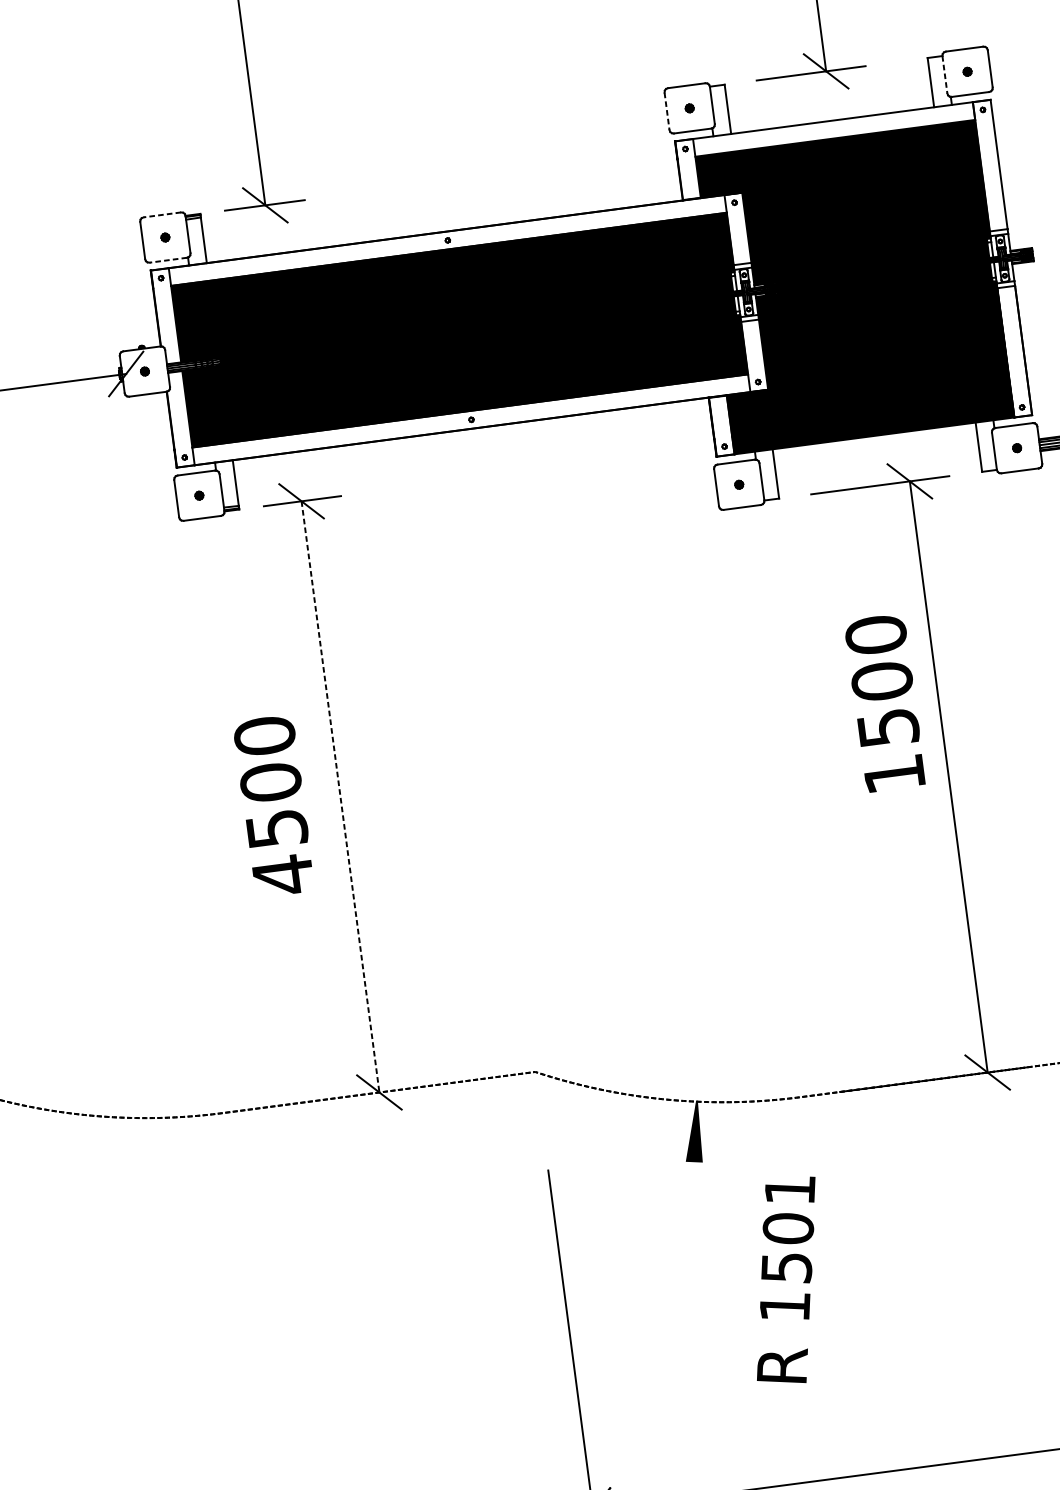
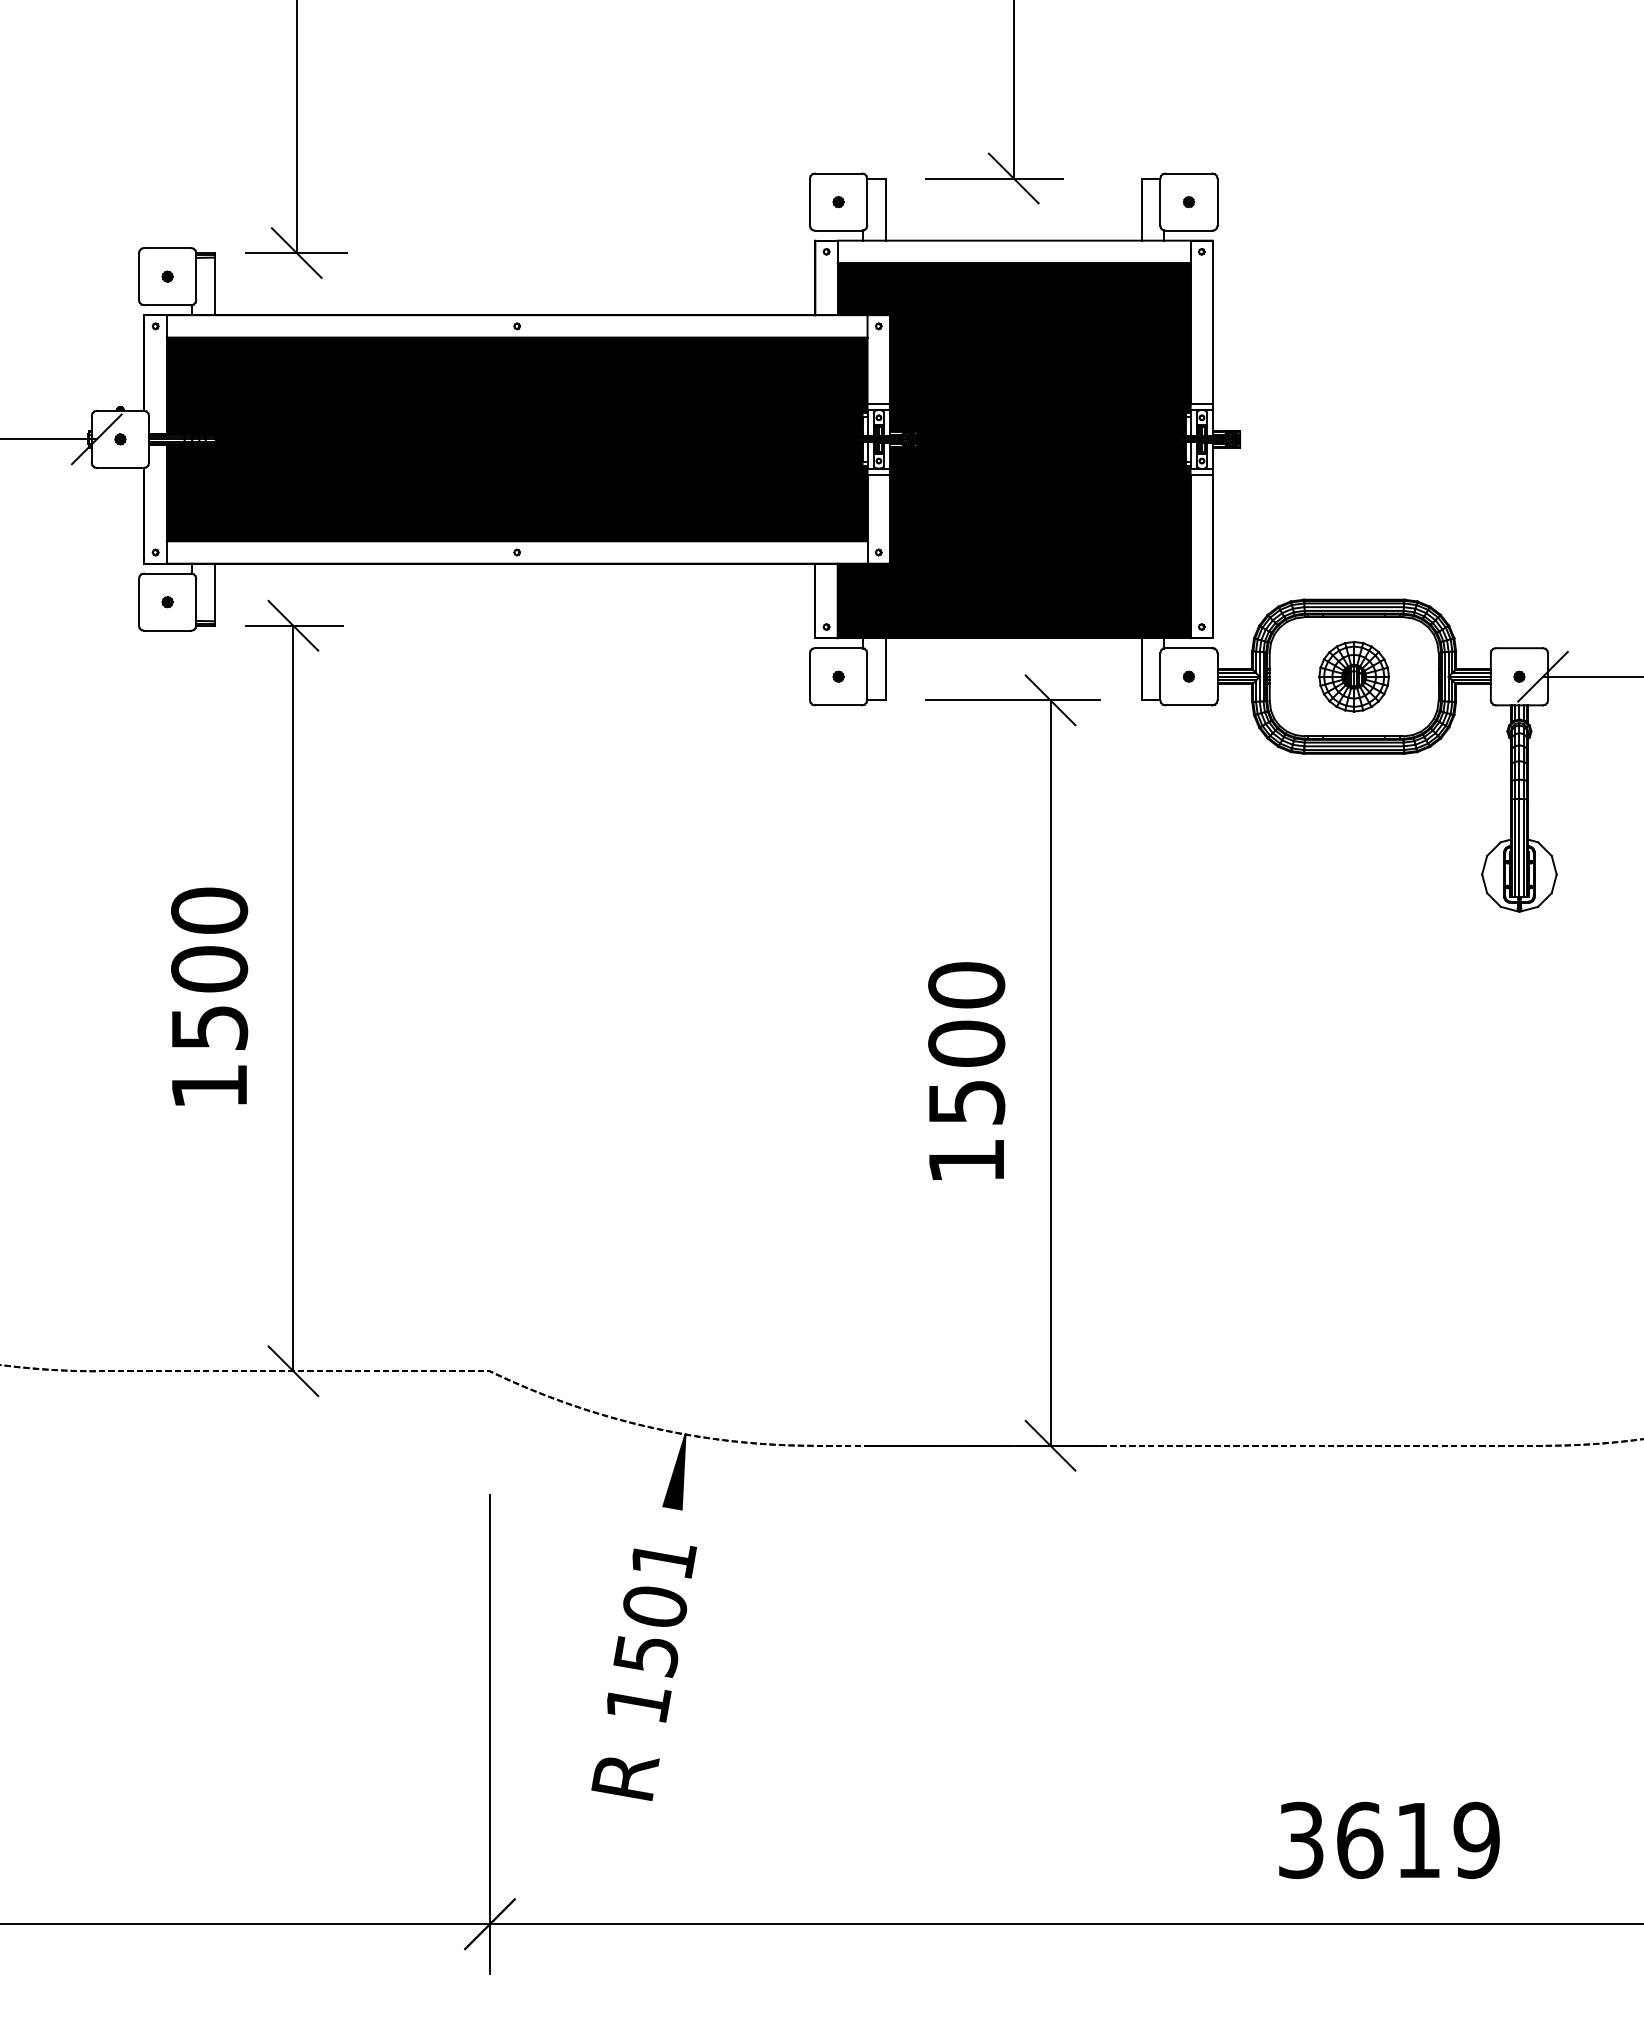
line: (945, 75) -> (1160, 202), dashed -> solid
line: (667, 111) -> (810, 202), dashed -> solid
line: (162, 215) -> (167, 248), dashed -> solid
line: (168, 260) -> (167, 305), dashed -> solid
text: (884, 702) -> (966, 1070), moved
line: (340, 796) -> (293, 998), dashed -> solid
text: (283, 875) -> (209, 1086), 4500 -> 1500
text: (786, 1282) -> (643, 1673), moved

